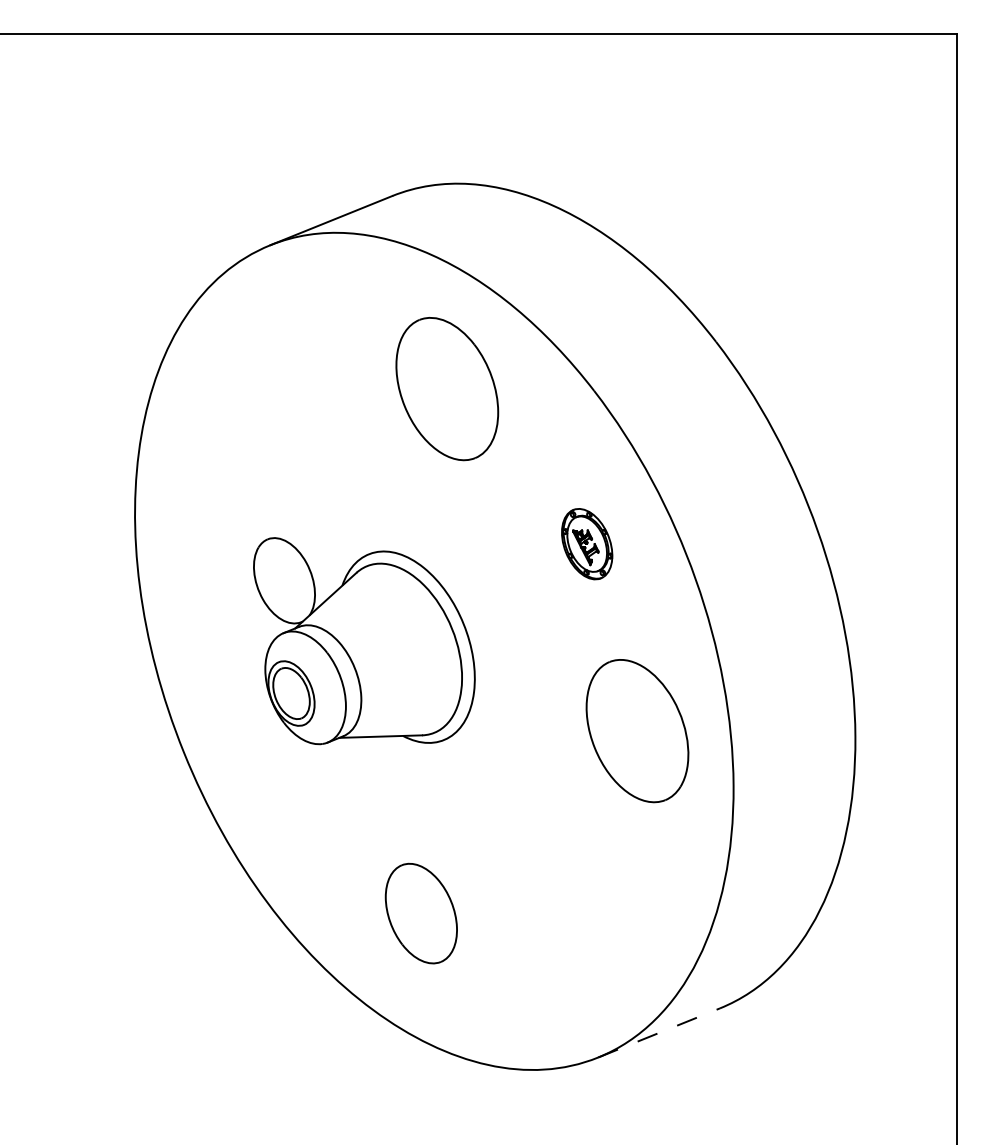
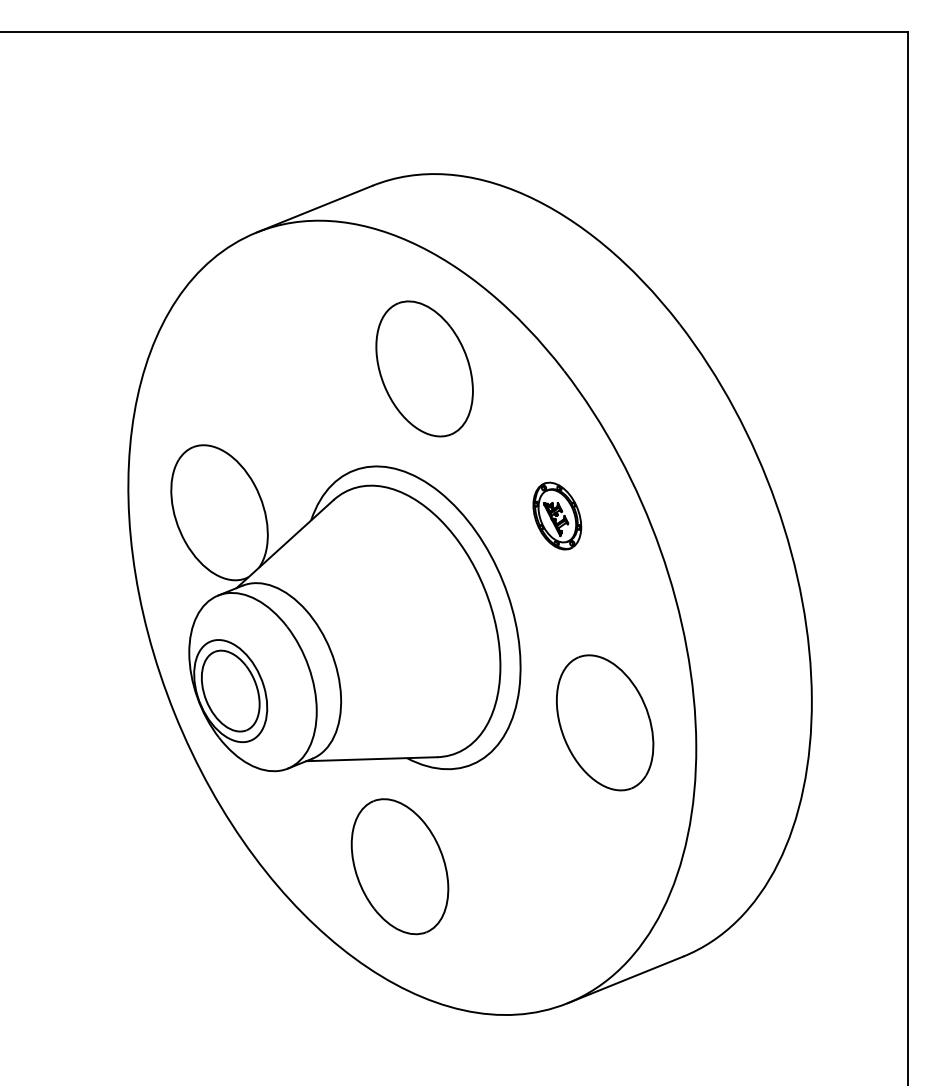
part: (364, 640) -> (346, 607), size x1.67
part: (637, 731) -> (605, 723), moved
part: (421, 913) -> (400, 866), size x1.43
line: (659, 1032) -> (625, 979), dashed -> solid

